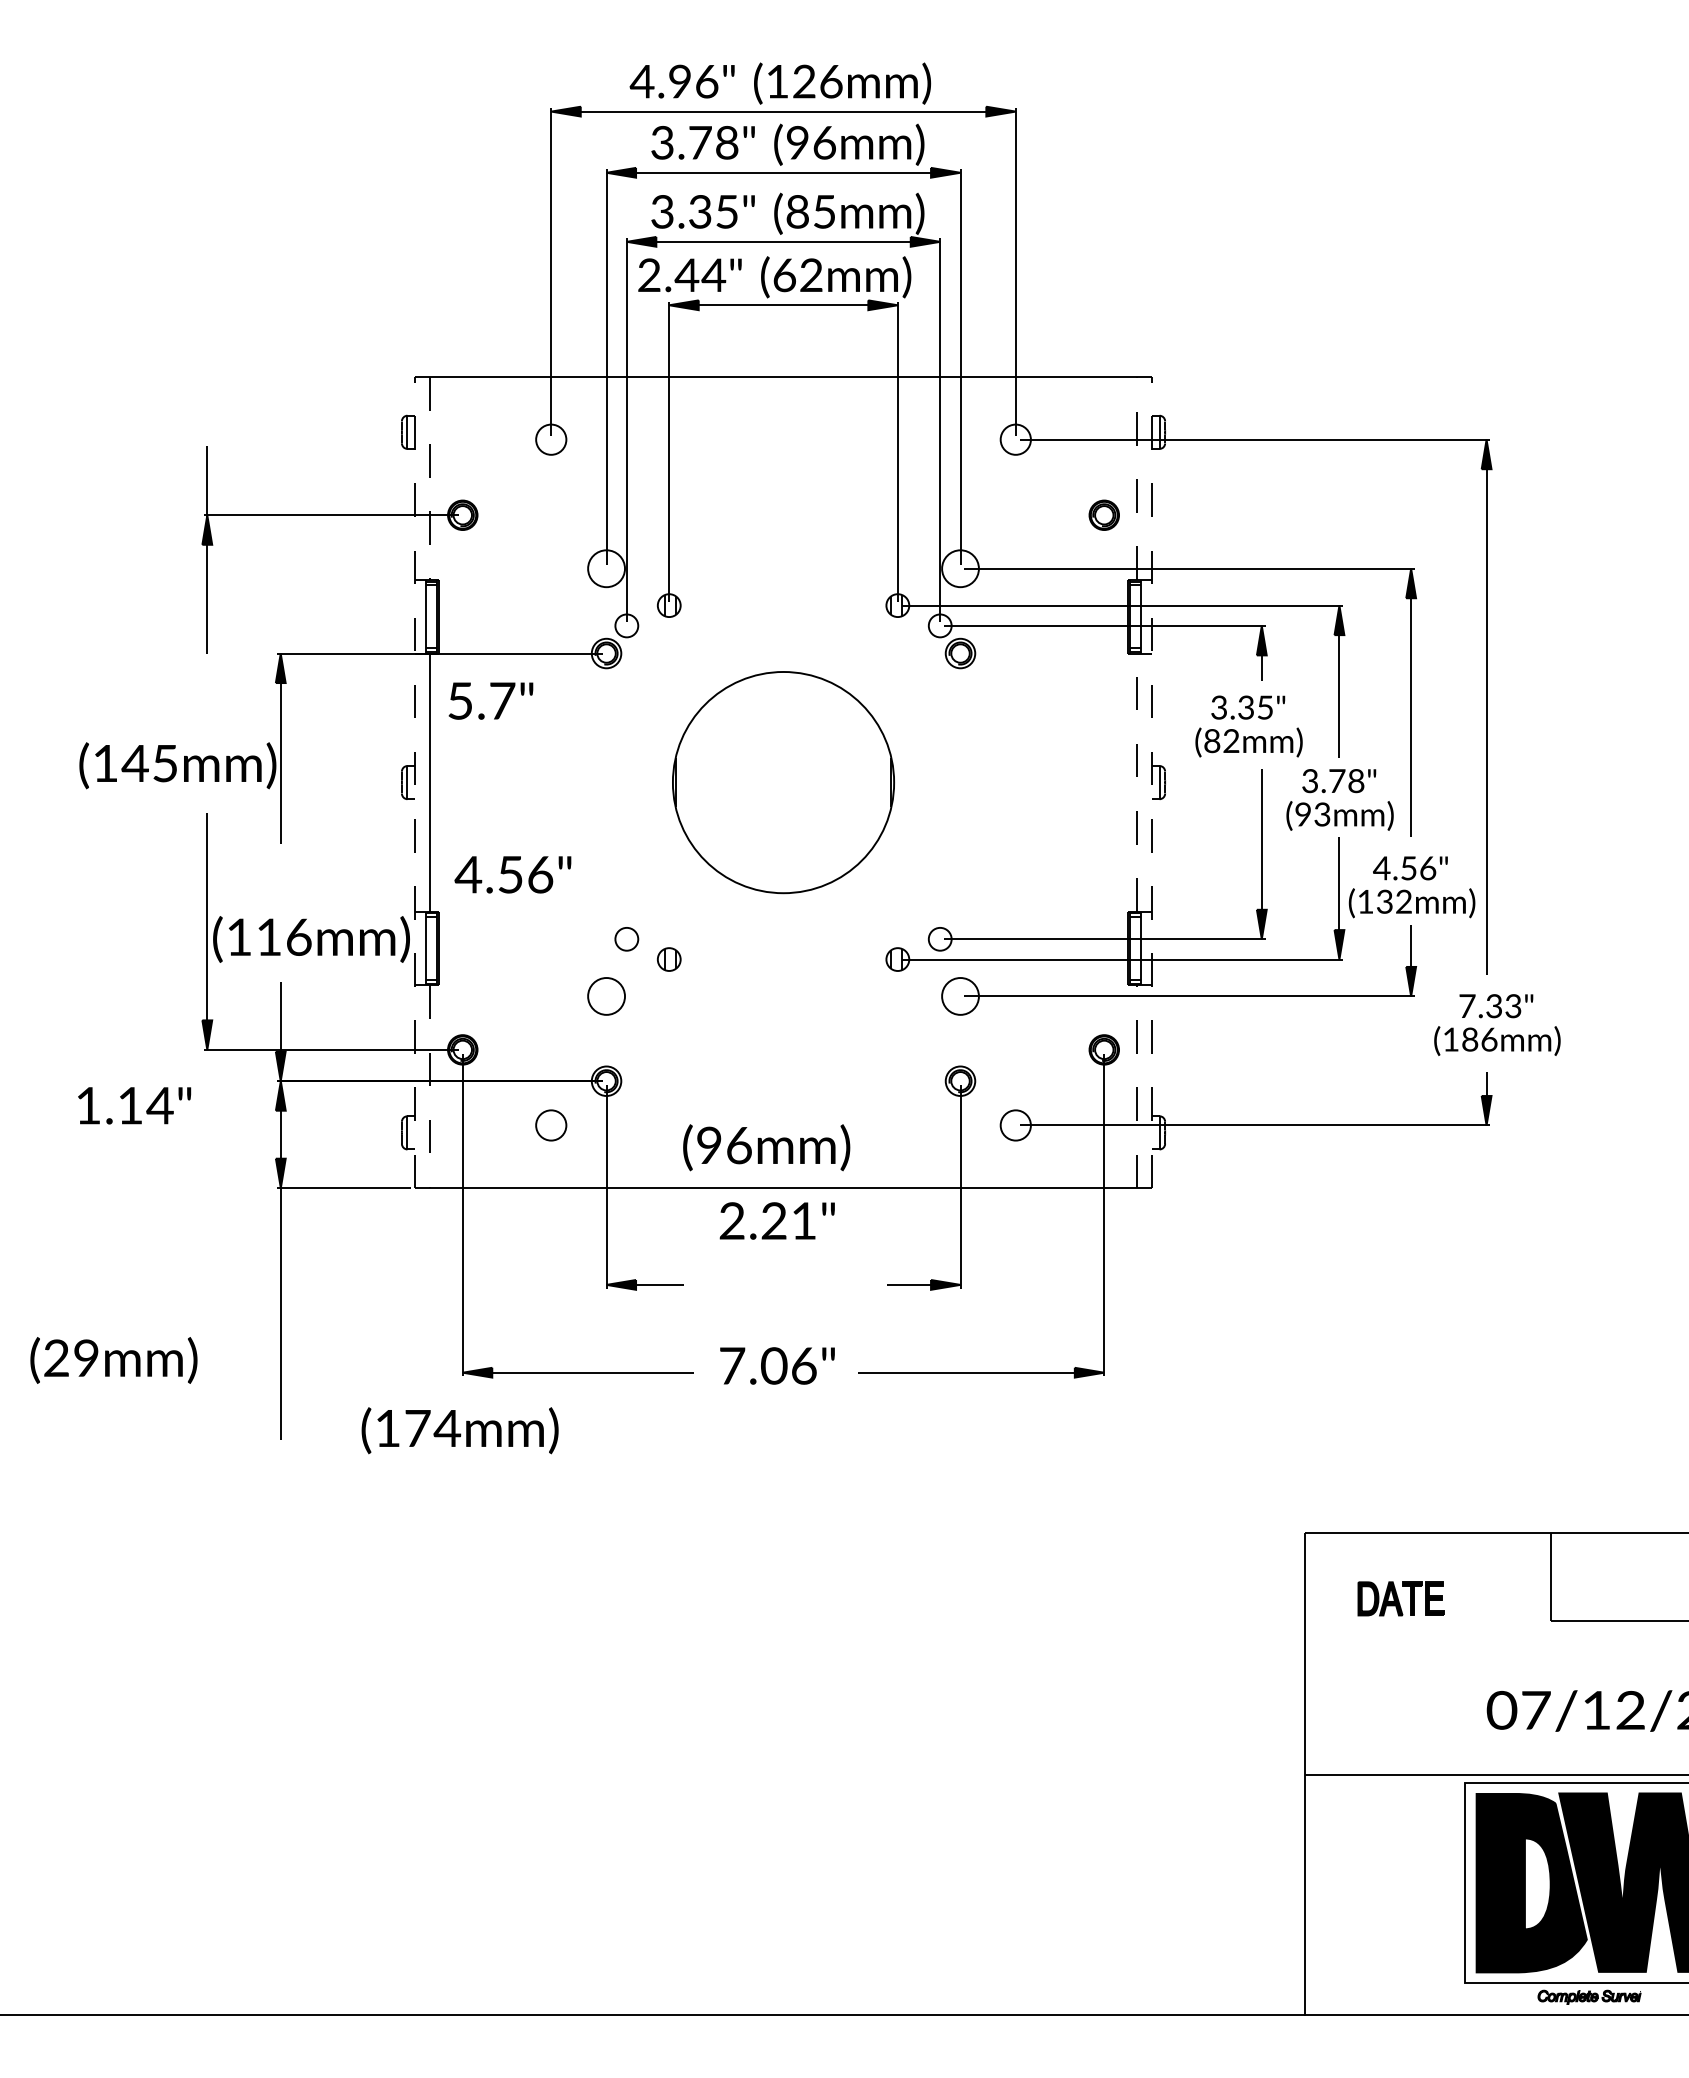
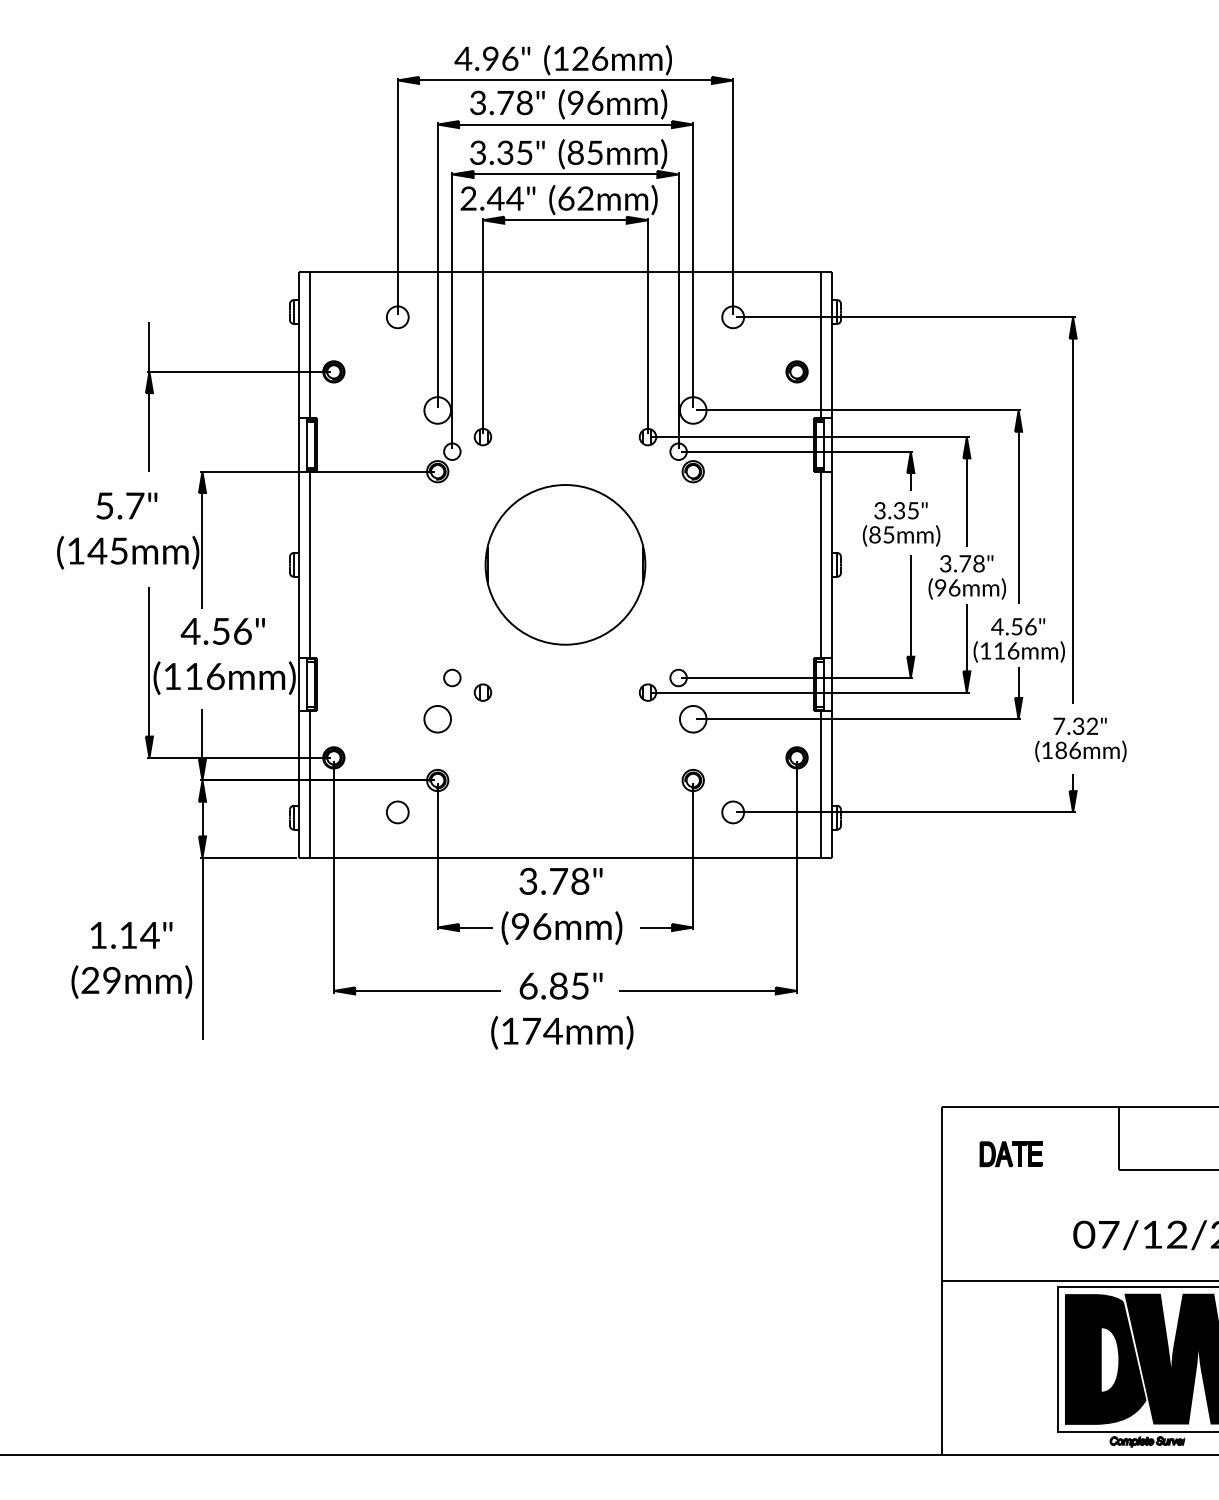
line: (1137, 477) -> (821, 344), dashed -> solid
line: (429, 478) -> (309, 345), dashed -> solid
text: (490, 700) -> (126, 505), moved
text: (1231, 741) -> (888, 535), (82mm) -> (85mm)
line: (414, 782) -> (299, 564), dashed -> solid
line: (1137, 782) -> (821, 564), dashed -> solid
line: (1152, 782) -> (831, 564), dashed -> solid
text: (1322, 814) -> (954, 587), (93mm) -> (96mm)
text: (512, 874) -> (222, 631), moved
text: (1394, 901) -> (1006, 650), (132mm) -> (116mm)
text: (1513, 1008) -> (1092, 727), 7.33" -> 7.32"
line: (1137, 1086) -> (821, 784), dashed -> solid
line: (429, 1087) -> (309, 785), dashed -> solid
text: (134, 1105) -> (131, 935), moved
text: (766, 1147) -> (561, 927), moved
text: (767, 1220) -> (553, 881), 2.21" -> 3.78"
text: (113, 1360) -> (131, 982), moved
text: (768, 1365) -> (554, 985), 7.06" -> 6.85"
text: (459, 1430) -> (561, 1032), moved

